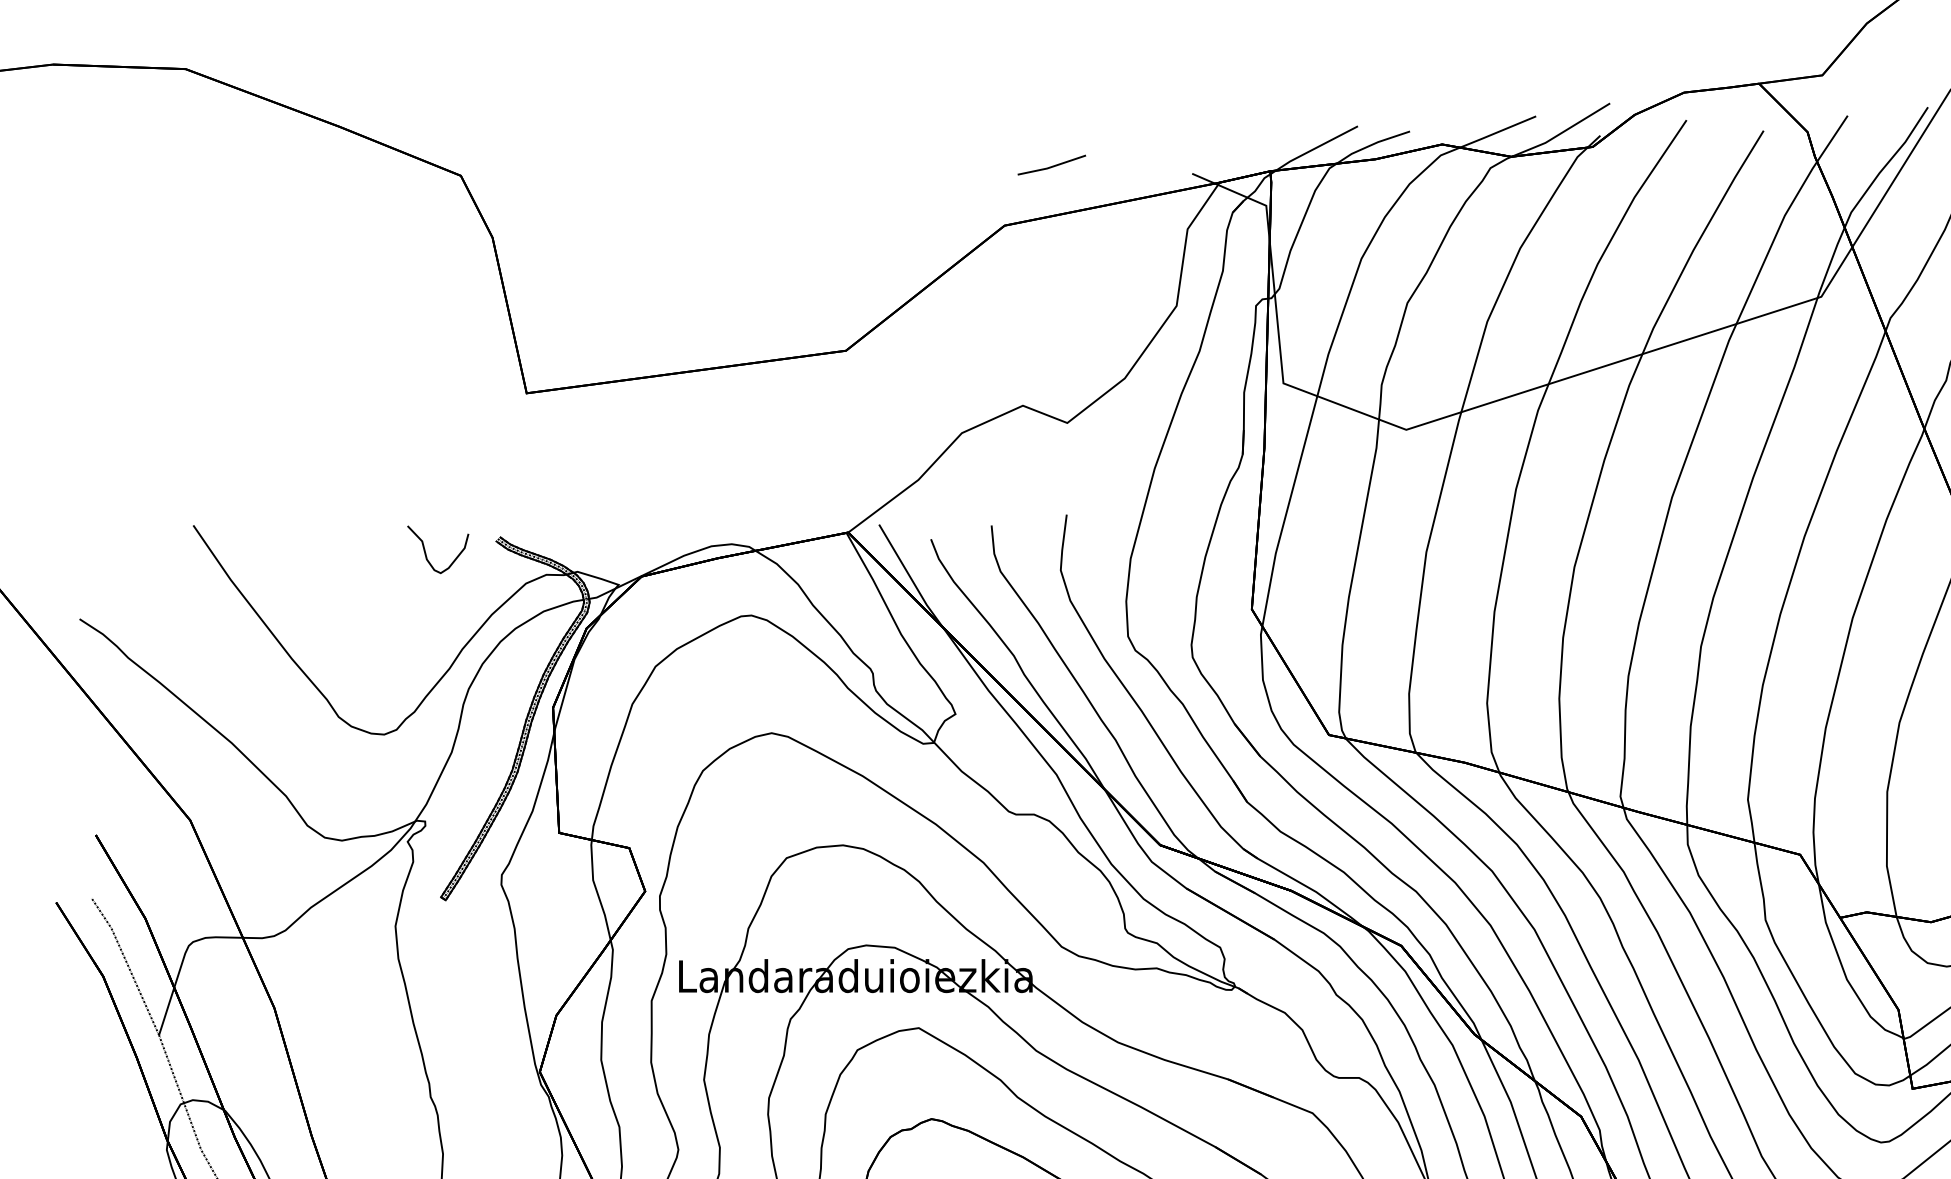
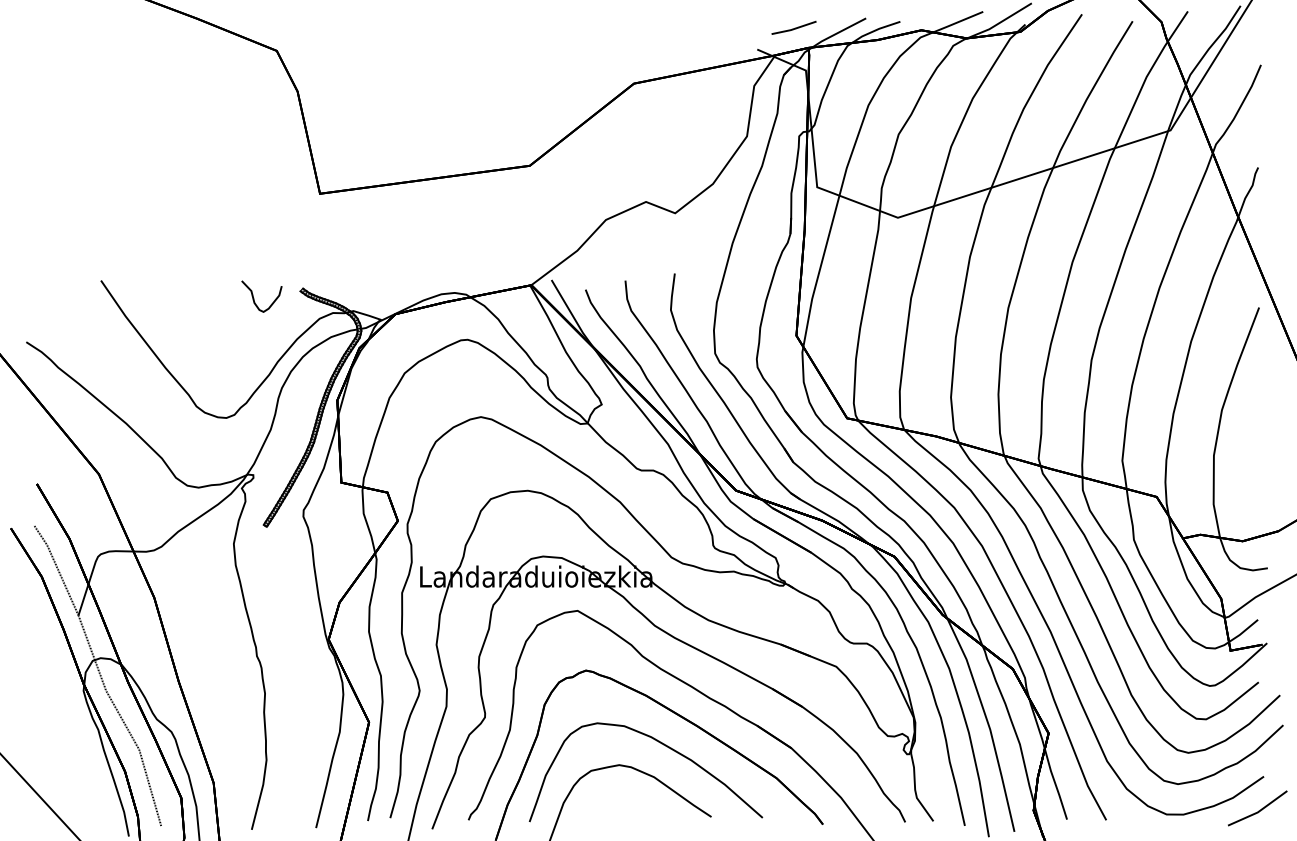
line: (1051, 166) -> (793, 28), moved

